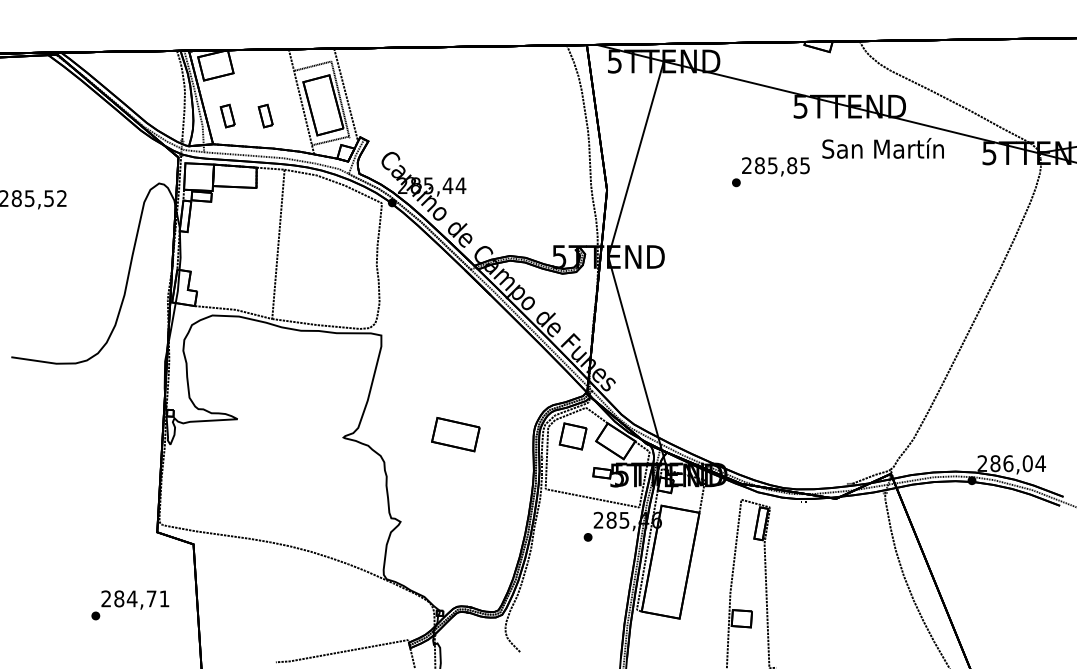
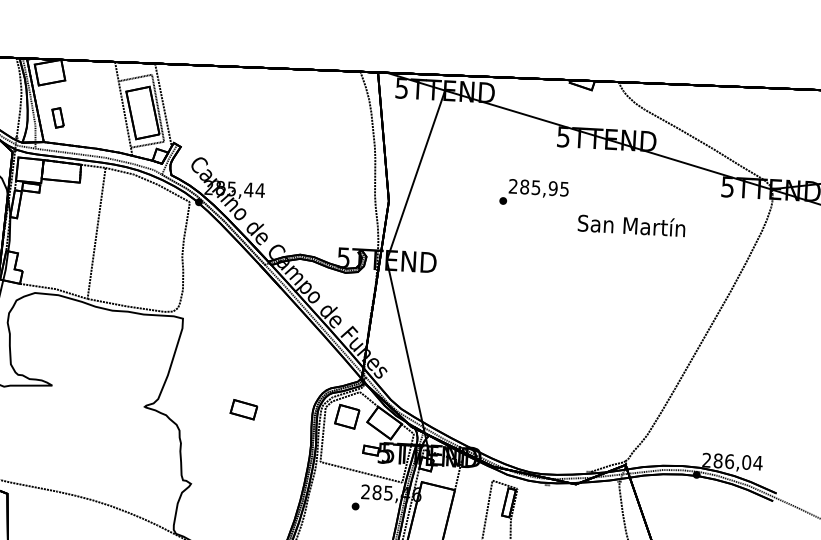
part: (265, 115) -> (91, 119), removed
text: (882, 148) -> (631, 225), moved
text: (792, 165) -> (553, 188), 285,85 -> 285,95
part: (455, 434) -> (243, 409), size x0.62

